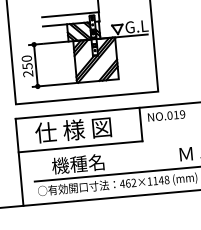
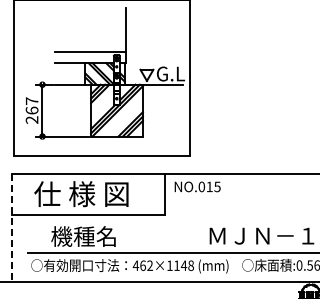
text: (26, 62) -> (31, 105), 250 -> 267
text: (182, 114) -> (217, 186), NO.019 -> NO.015
line: (19, 162) -> (11, 227), solid -> dashed

